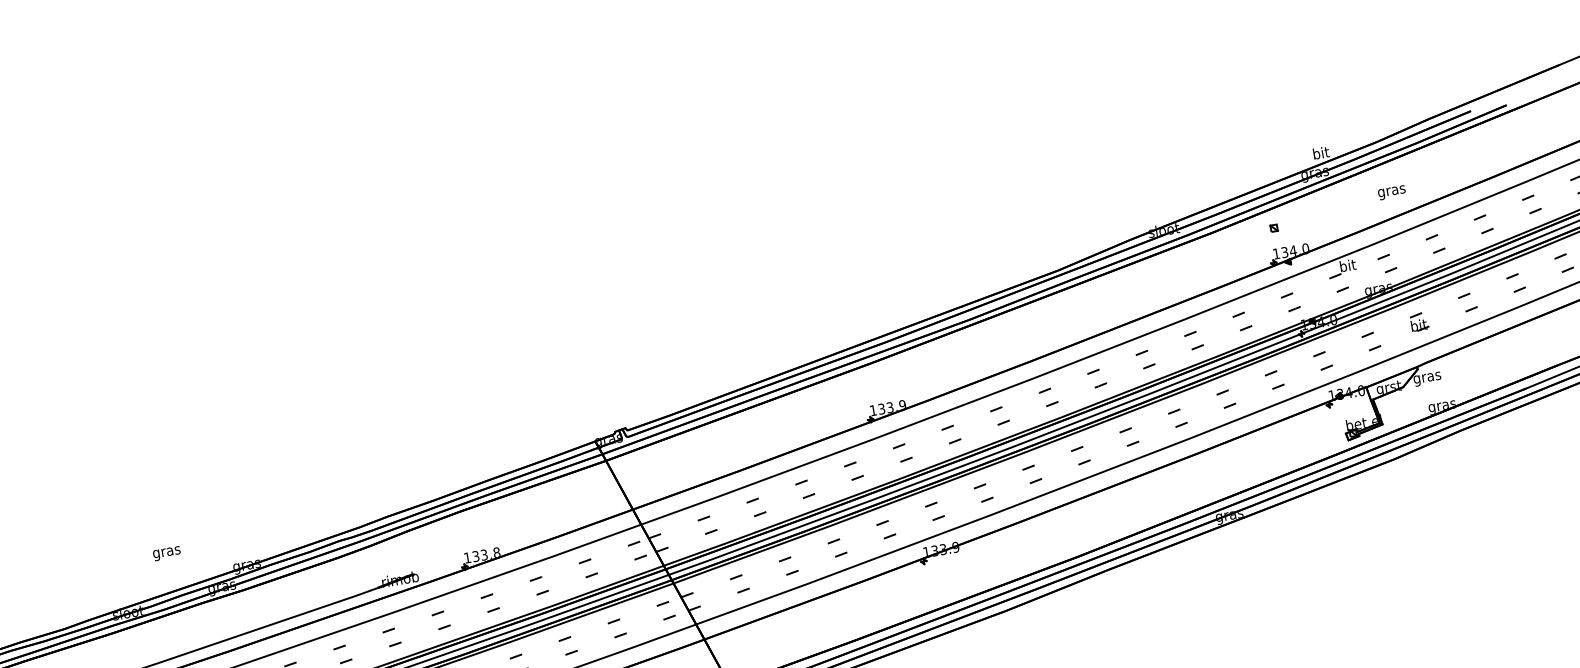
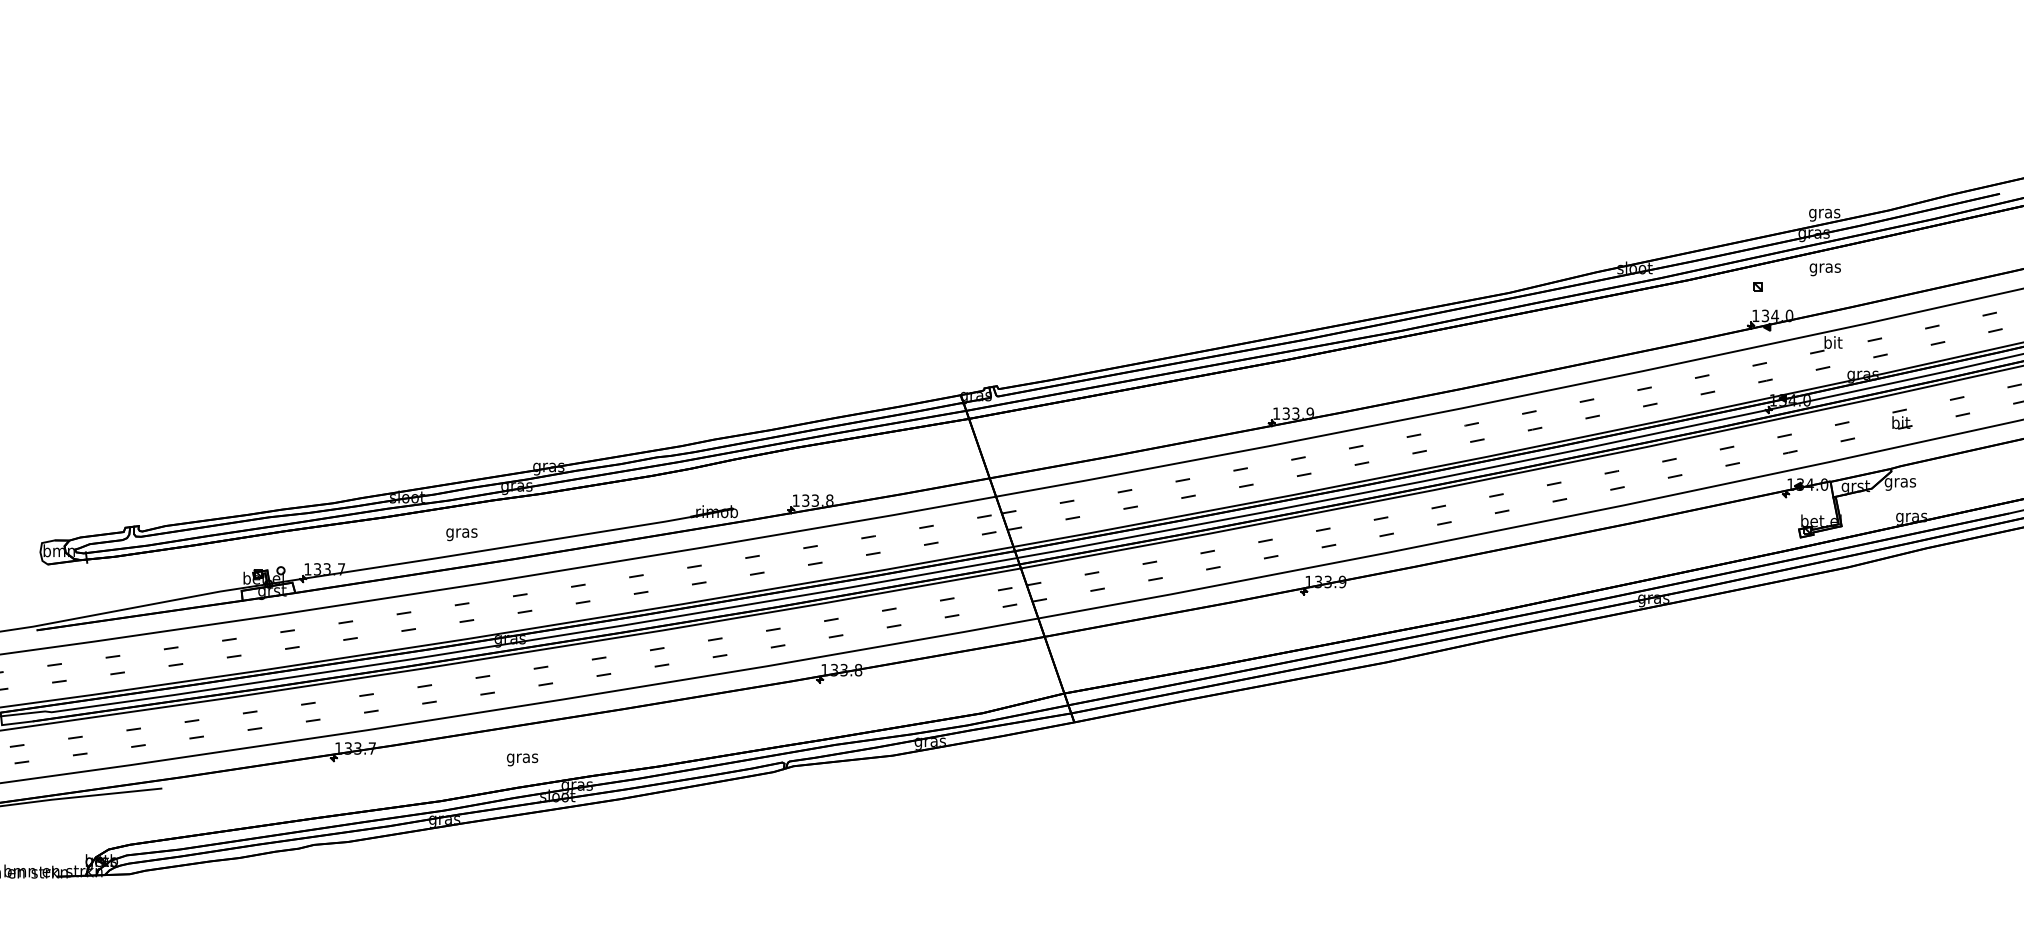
text: (1321, 154) -> (1824, 213), bit -> gras
text: (1391, 192) -> (1824, 269), moved
text: (166, 553) -> (461, 534), moved

